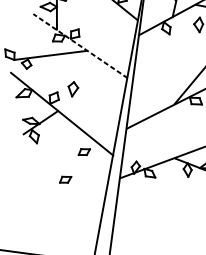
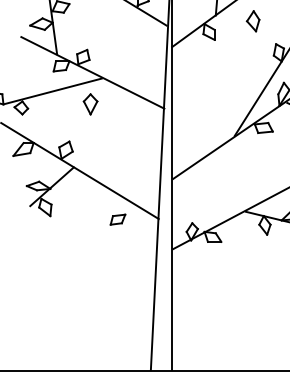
line: (80, 45) -> (92, 72), dashed -> solid
part: (73, 89) -> (90, 104), moved
part: (65, 179) -> (96, 261), removed

